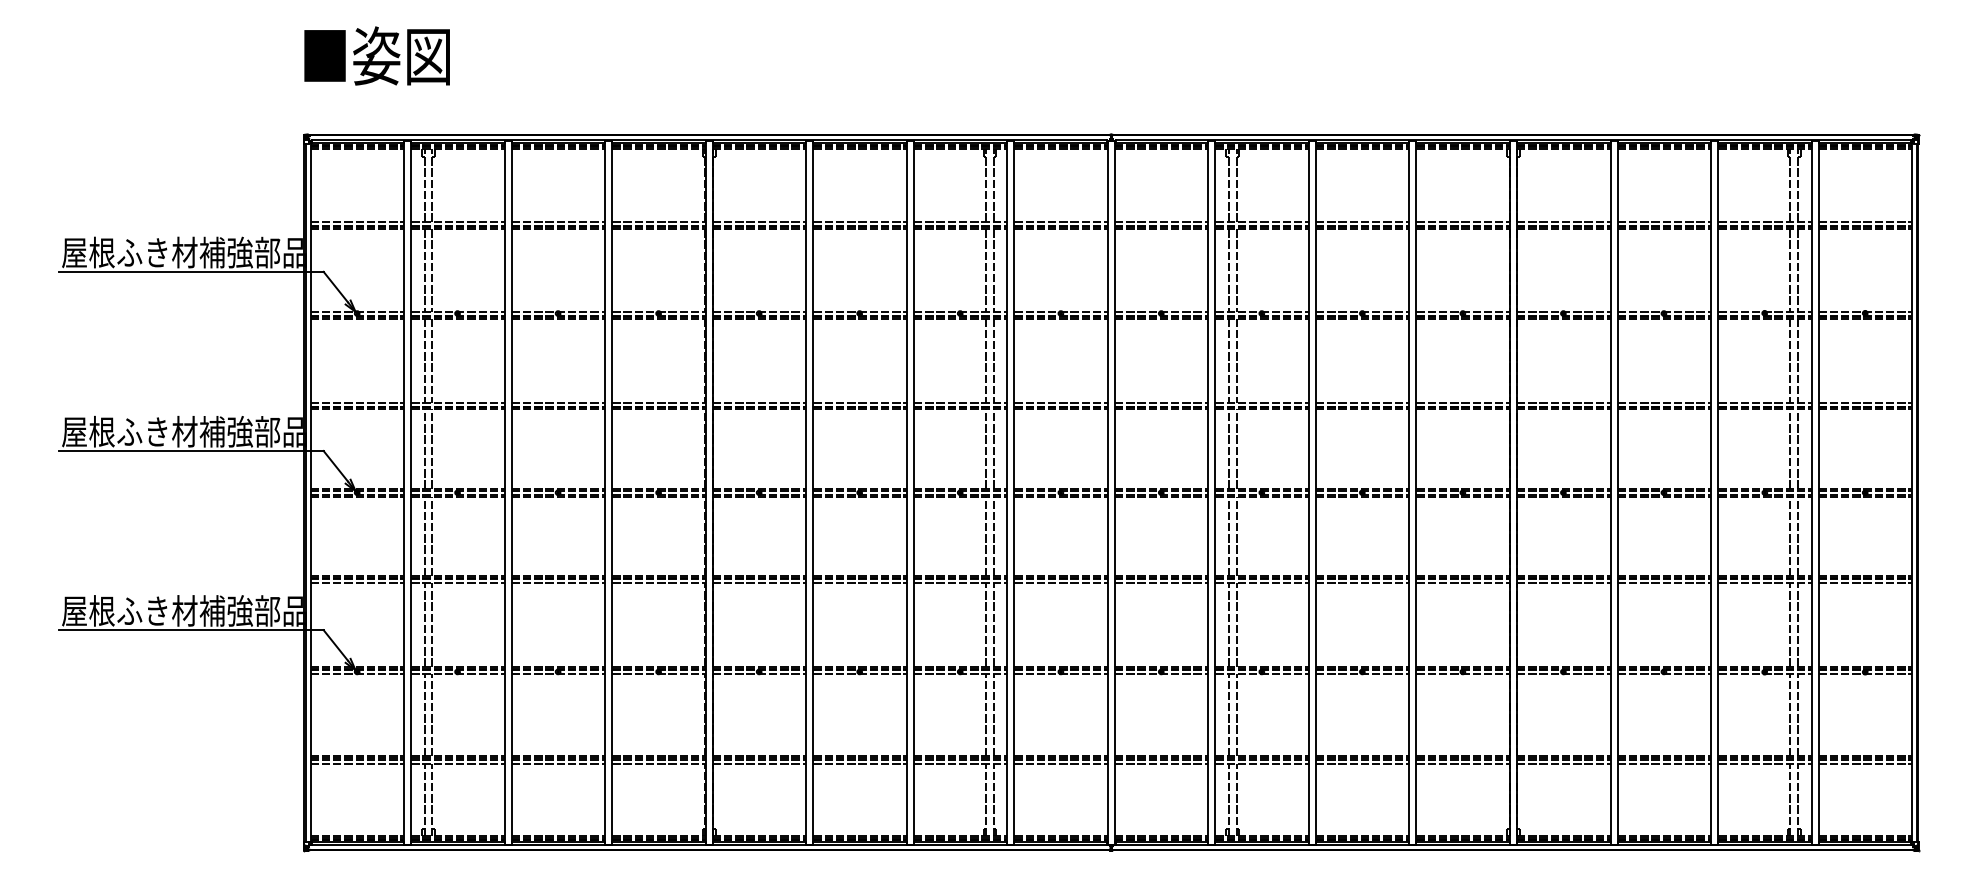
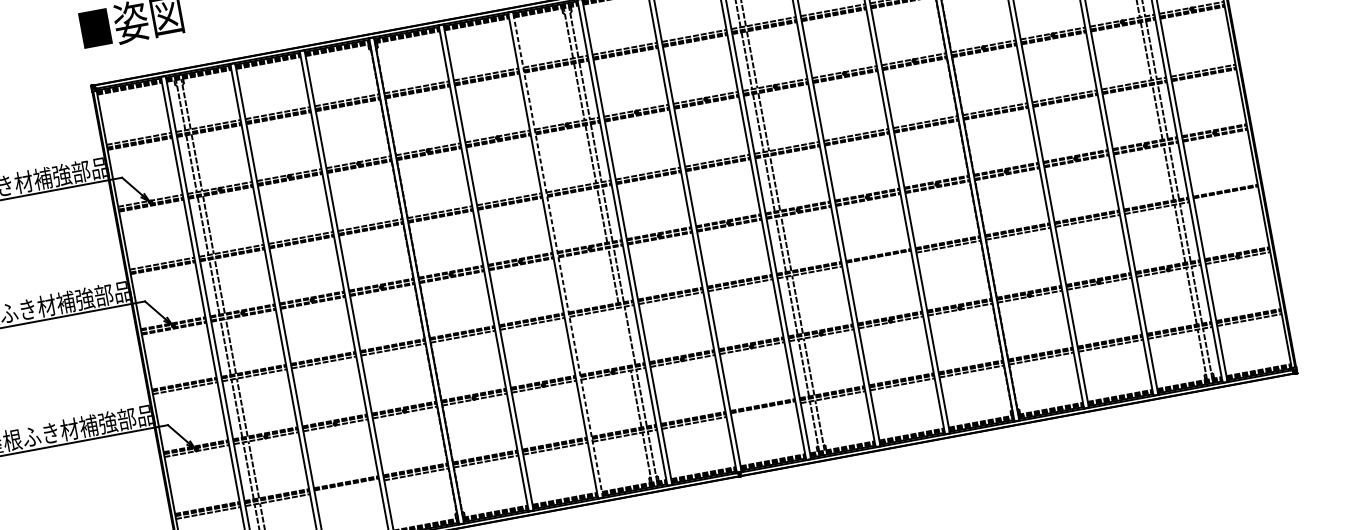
line: (914, 492) -> (558, 254), solid -> dashed
line: (1362, 582) -> (879, 259), removed
line: (1865, 582) -> (1226, 194), removed
line: (986, 624) -> (624, 336), removed
line: (558, 763) -> (347, 487), removed
line: (1161, 763) -> (763, 409), removed

